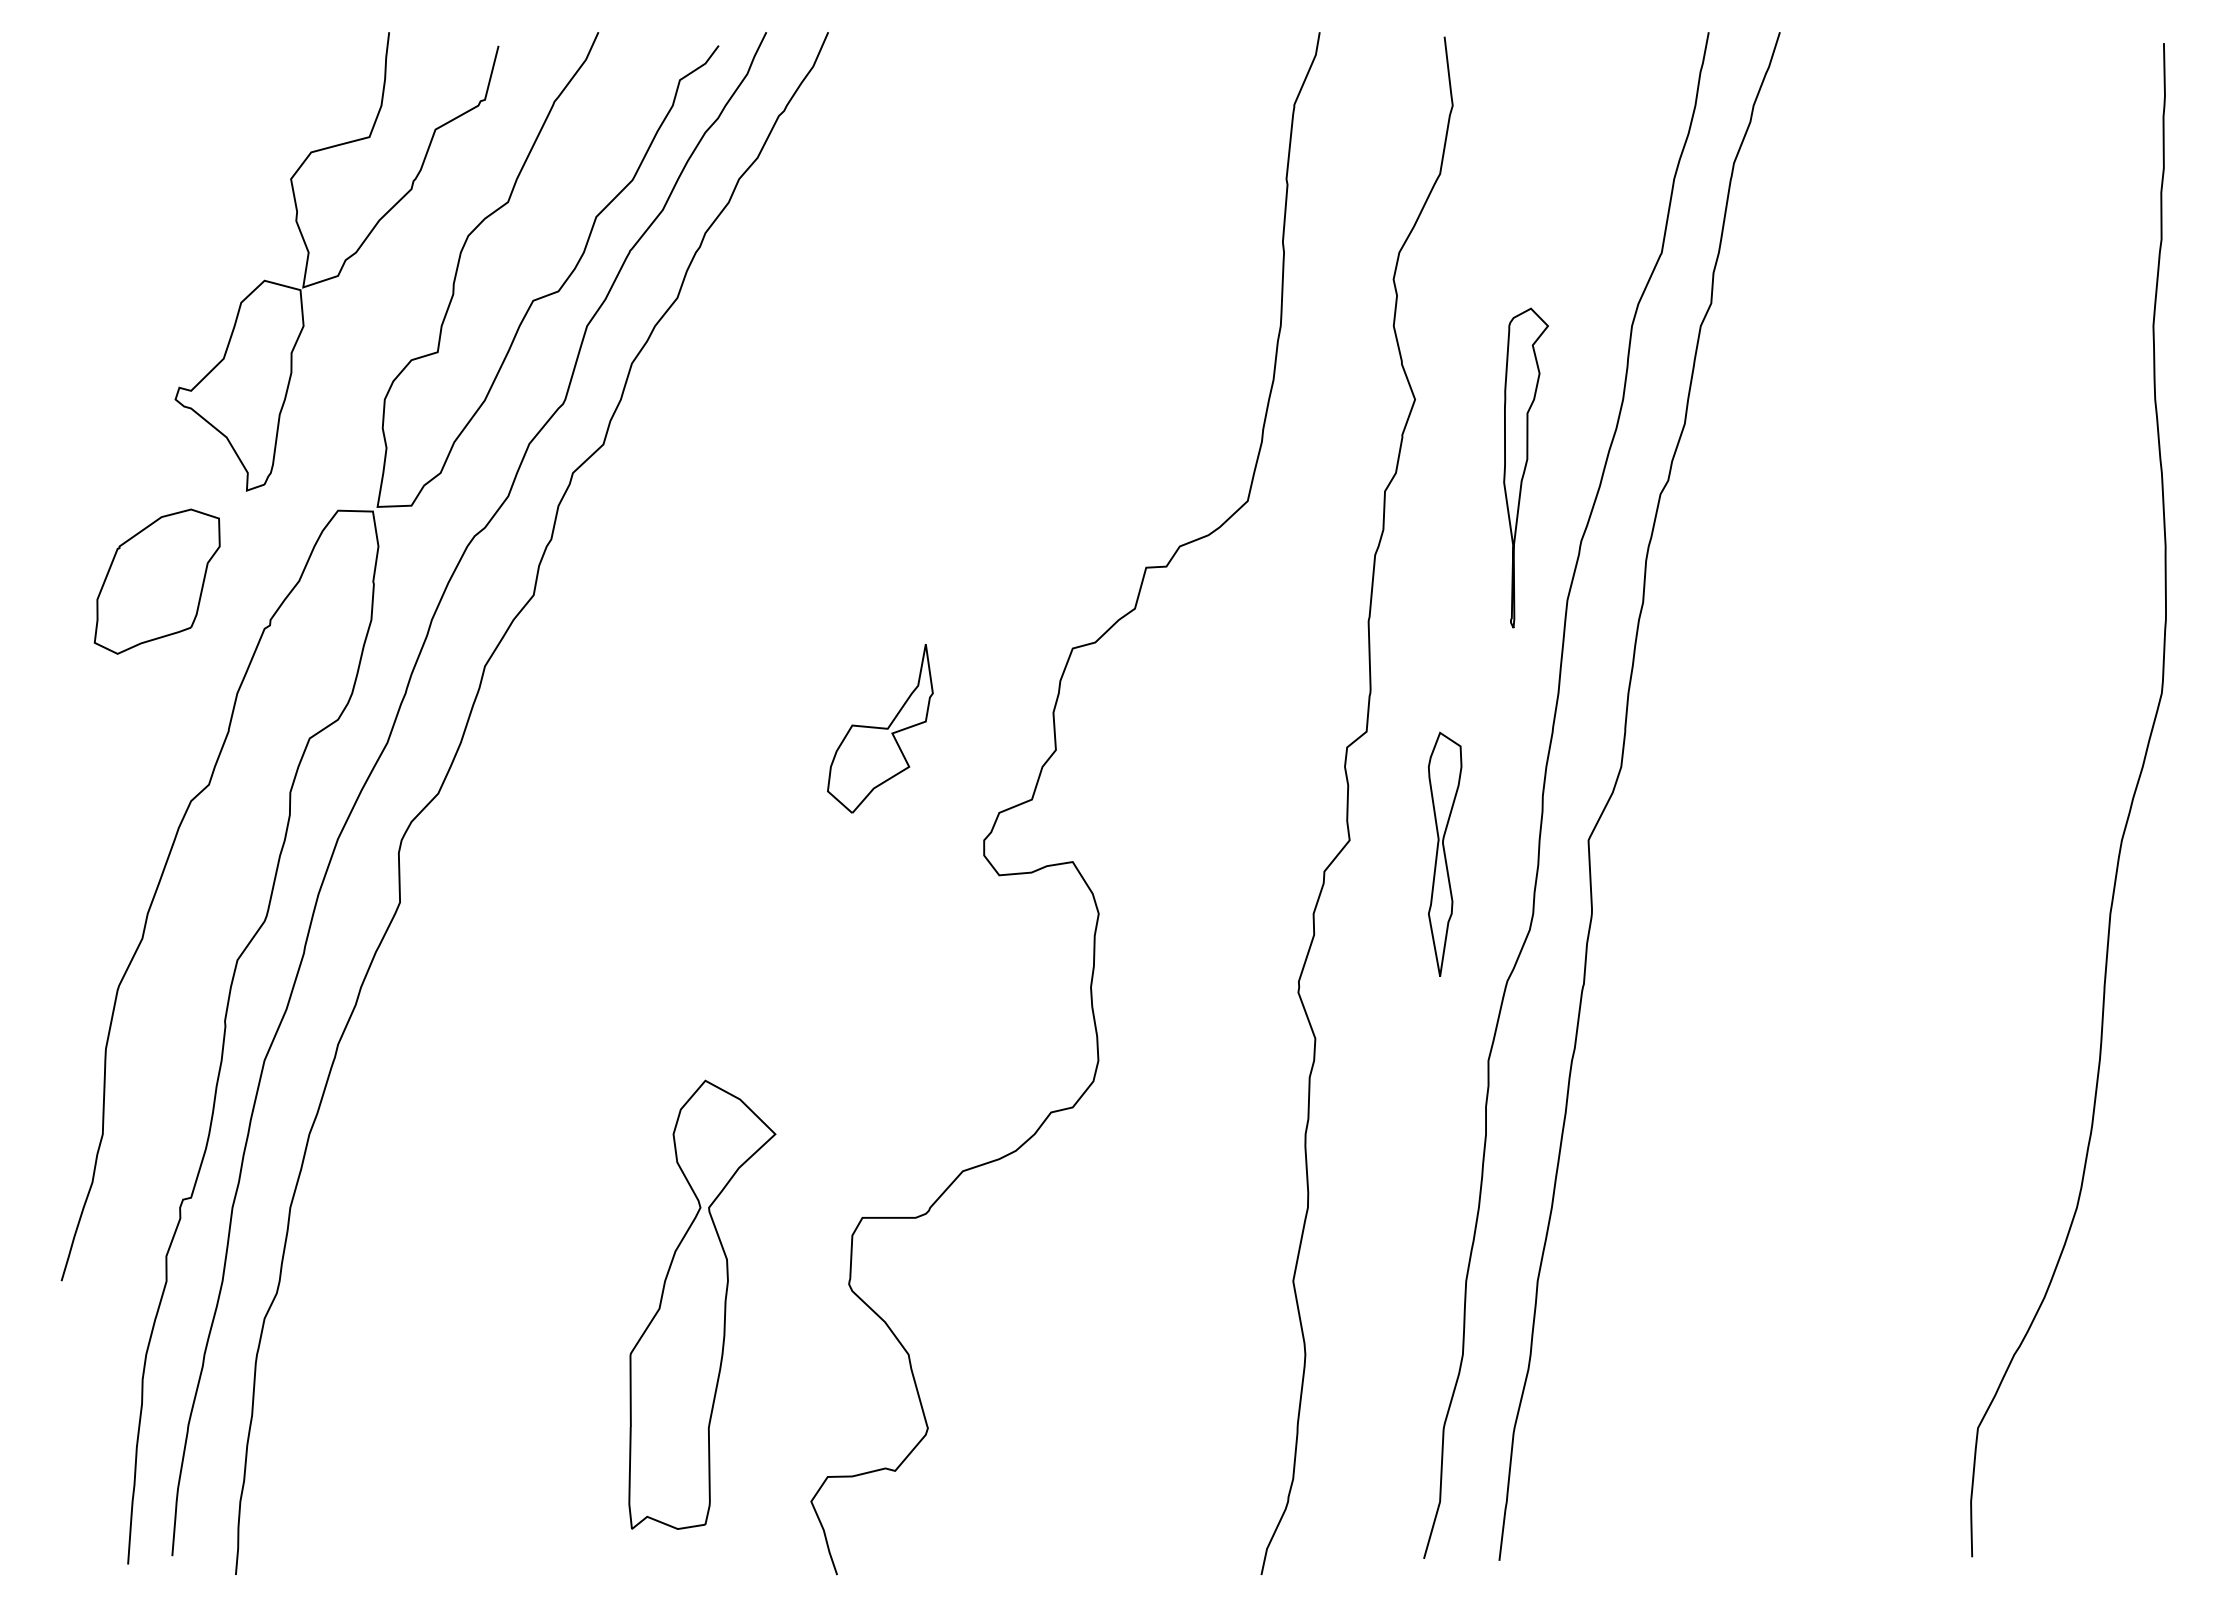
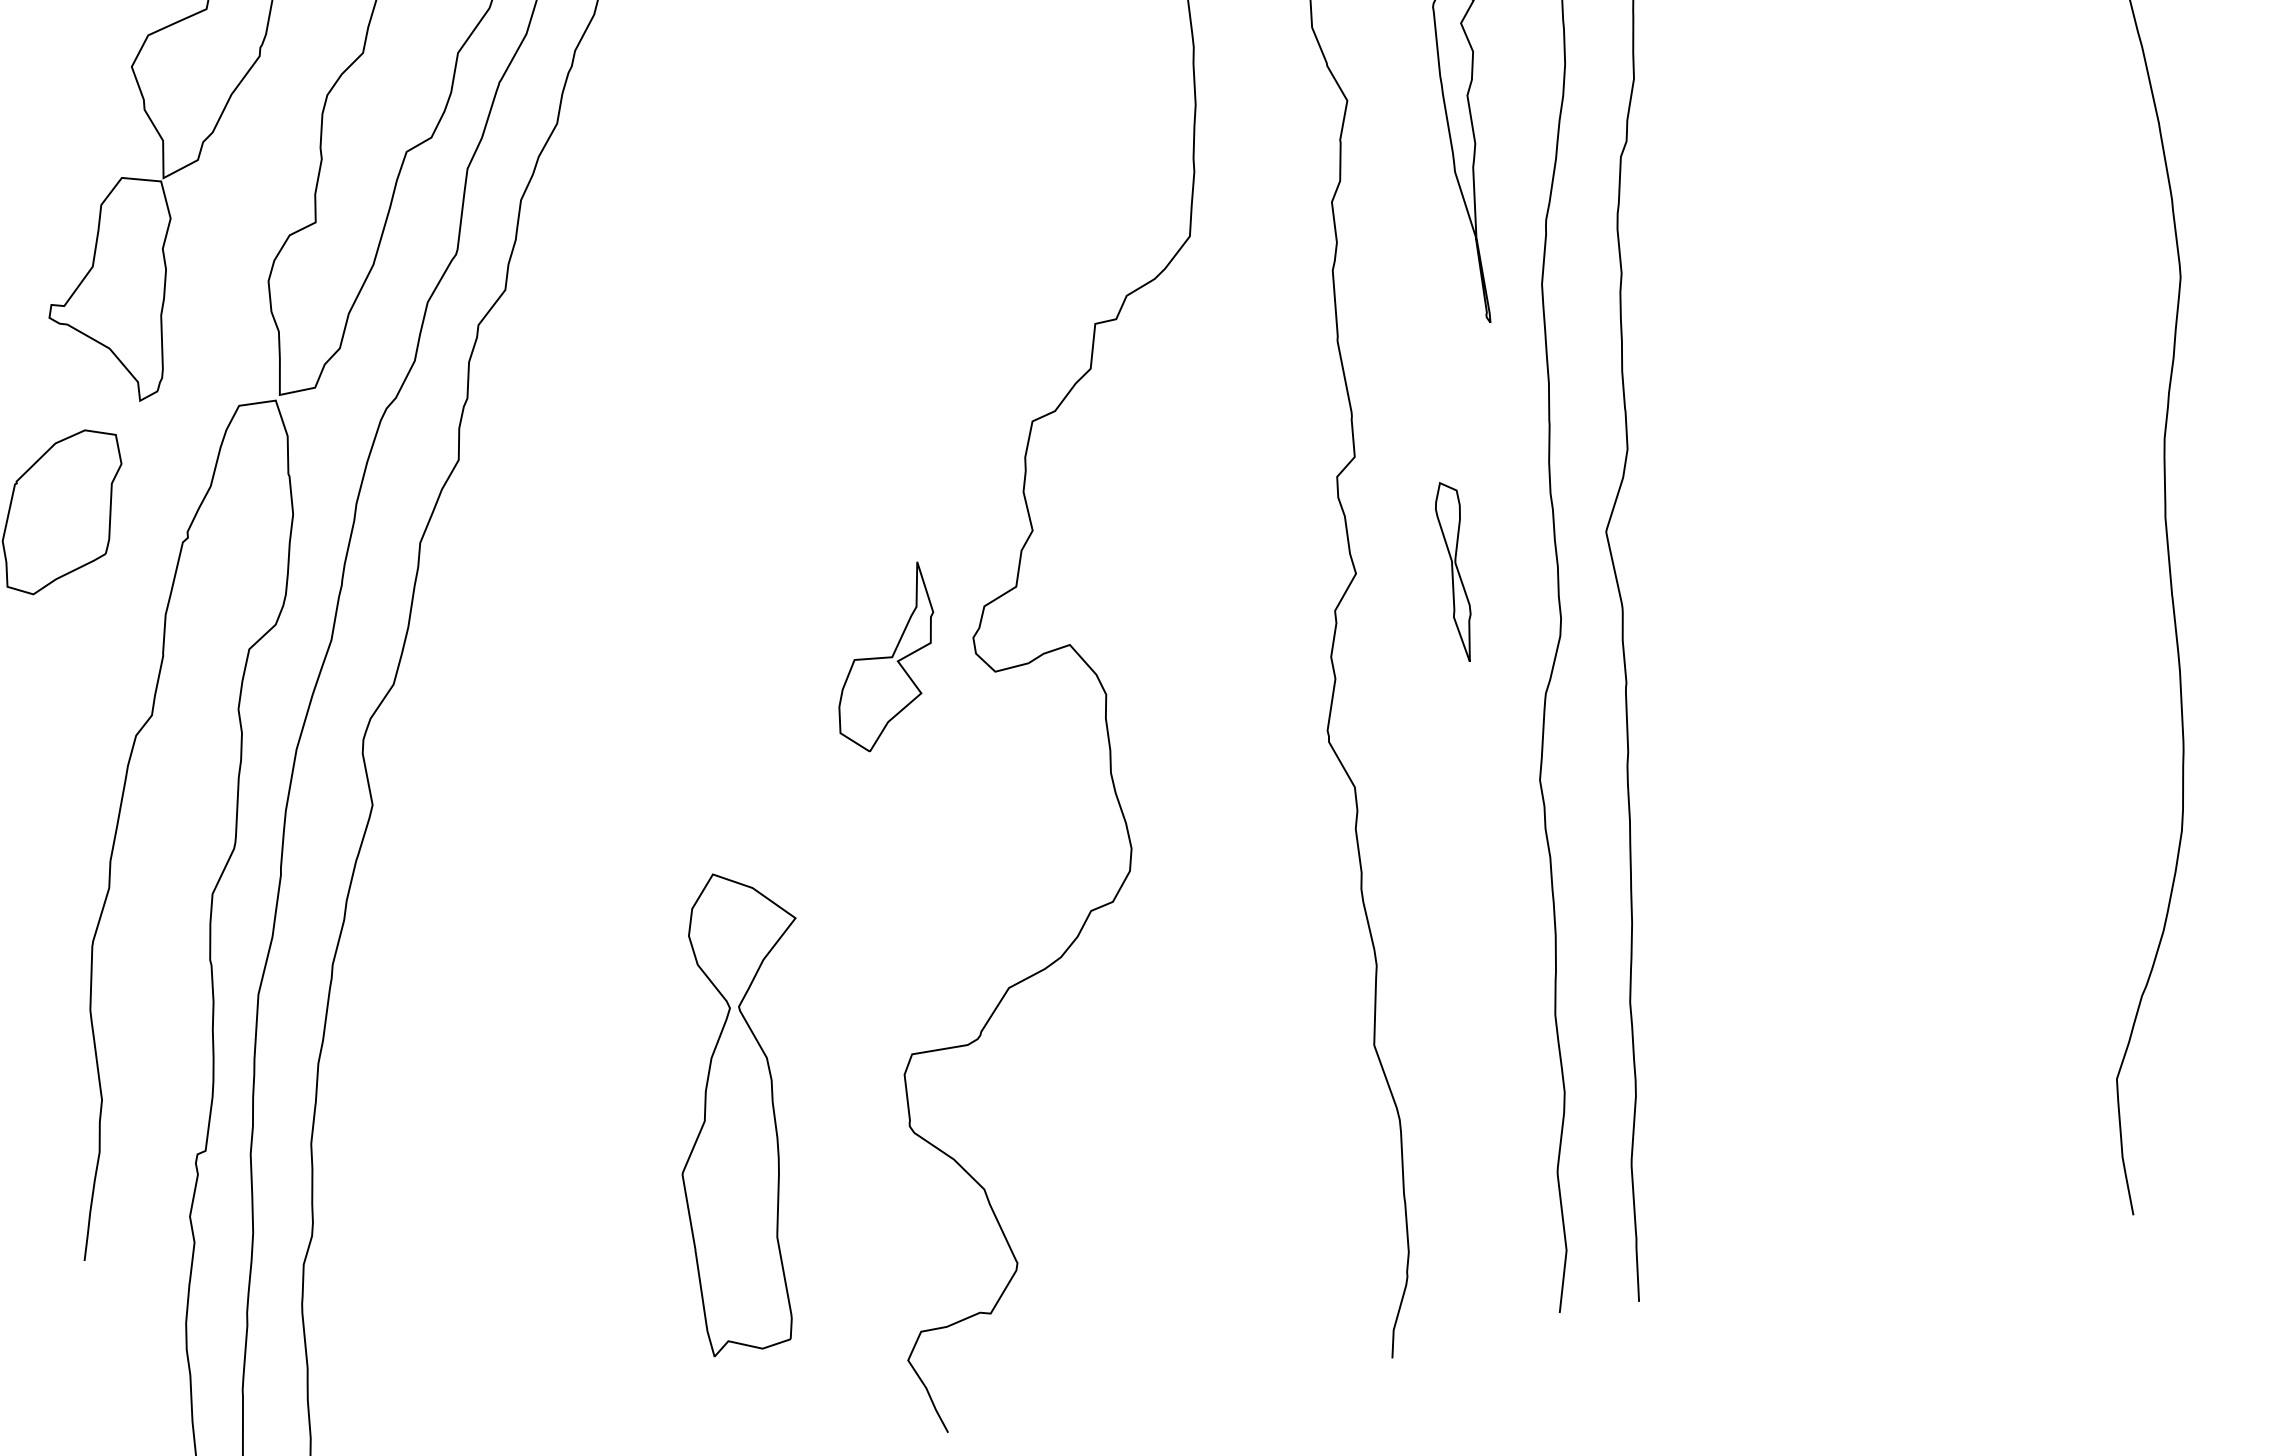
part: (880, 728) -> (884, 658), moved
part: (1445, 853) -> (1458, 570), size x0.7
part: (702, 1304) -> (749, 1109), moved

